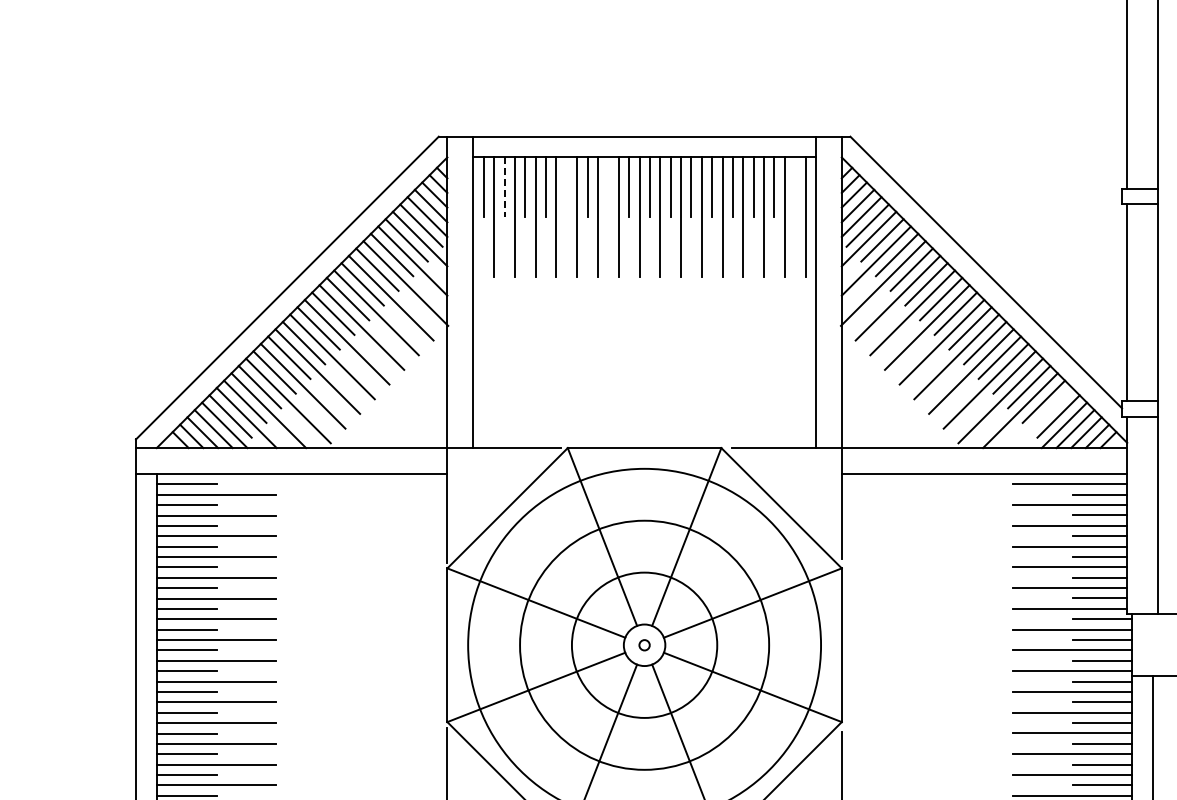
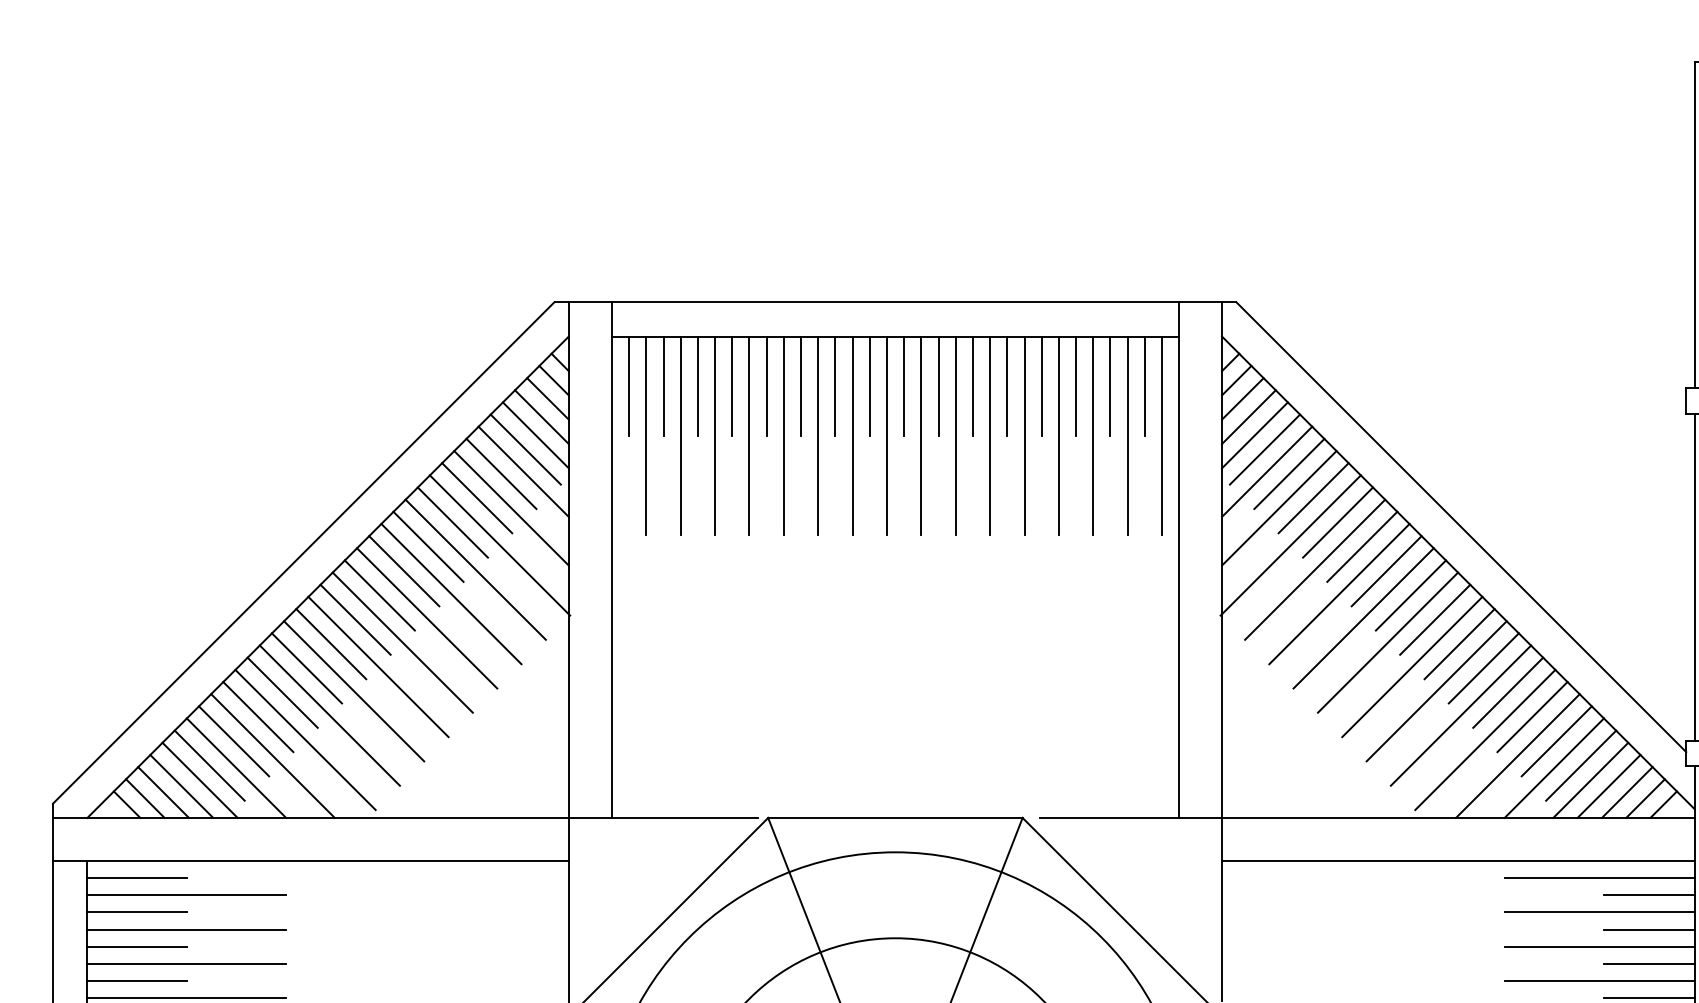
line: (504, 187) -> (663, 386), dashed -> solid
line: (566, 187) -> (766, 386), added
line: (608, 187) -> (835, 386), added
line: (795, 187) -> (1145, 386), added
line: (1042, 417) -> (1554, 767), added

